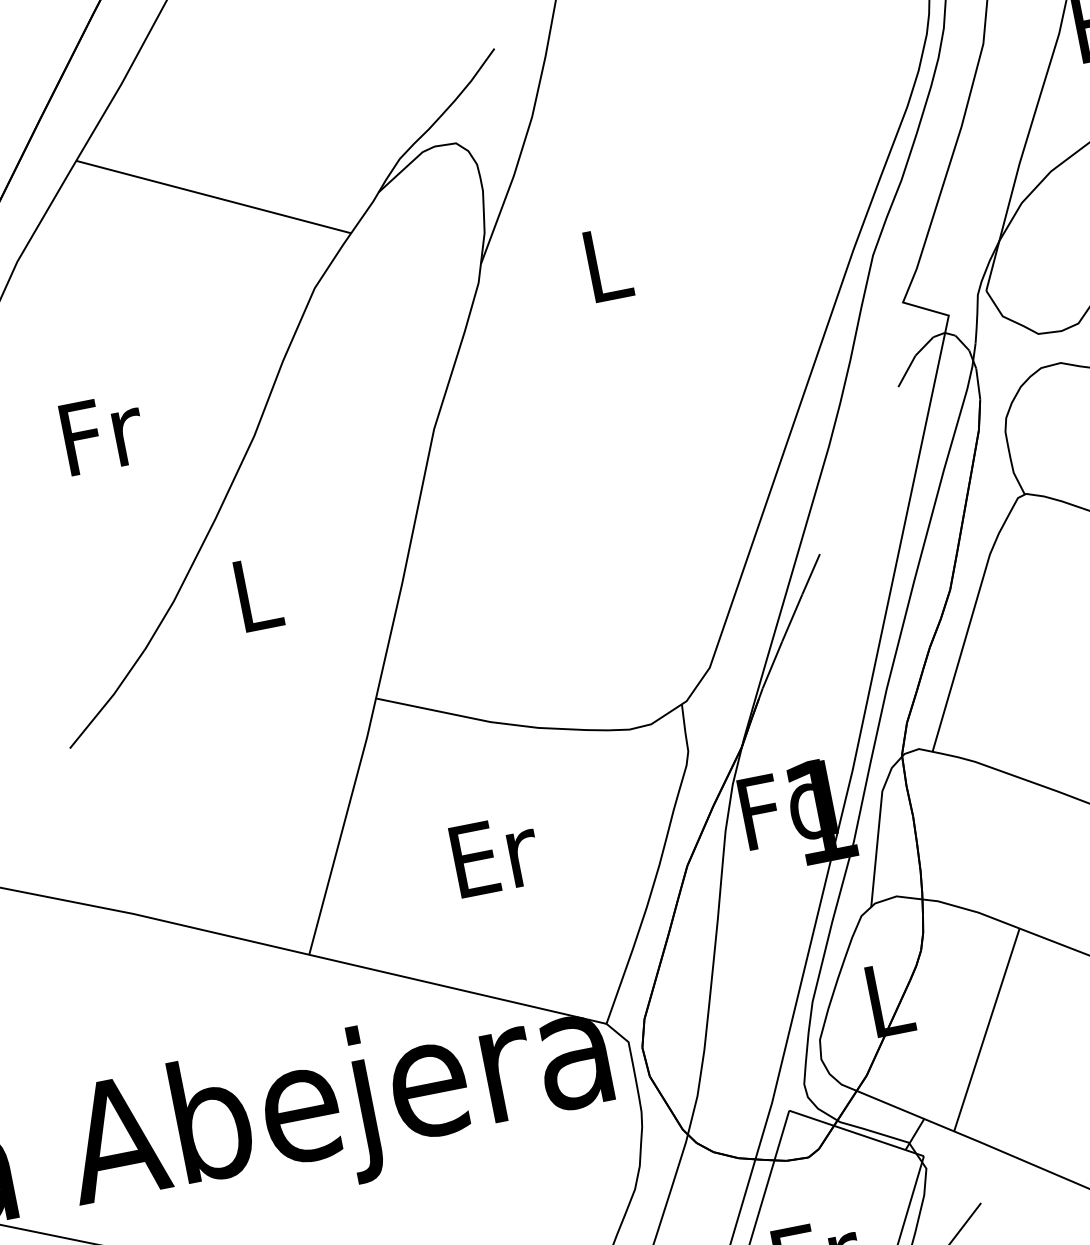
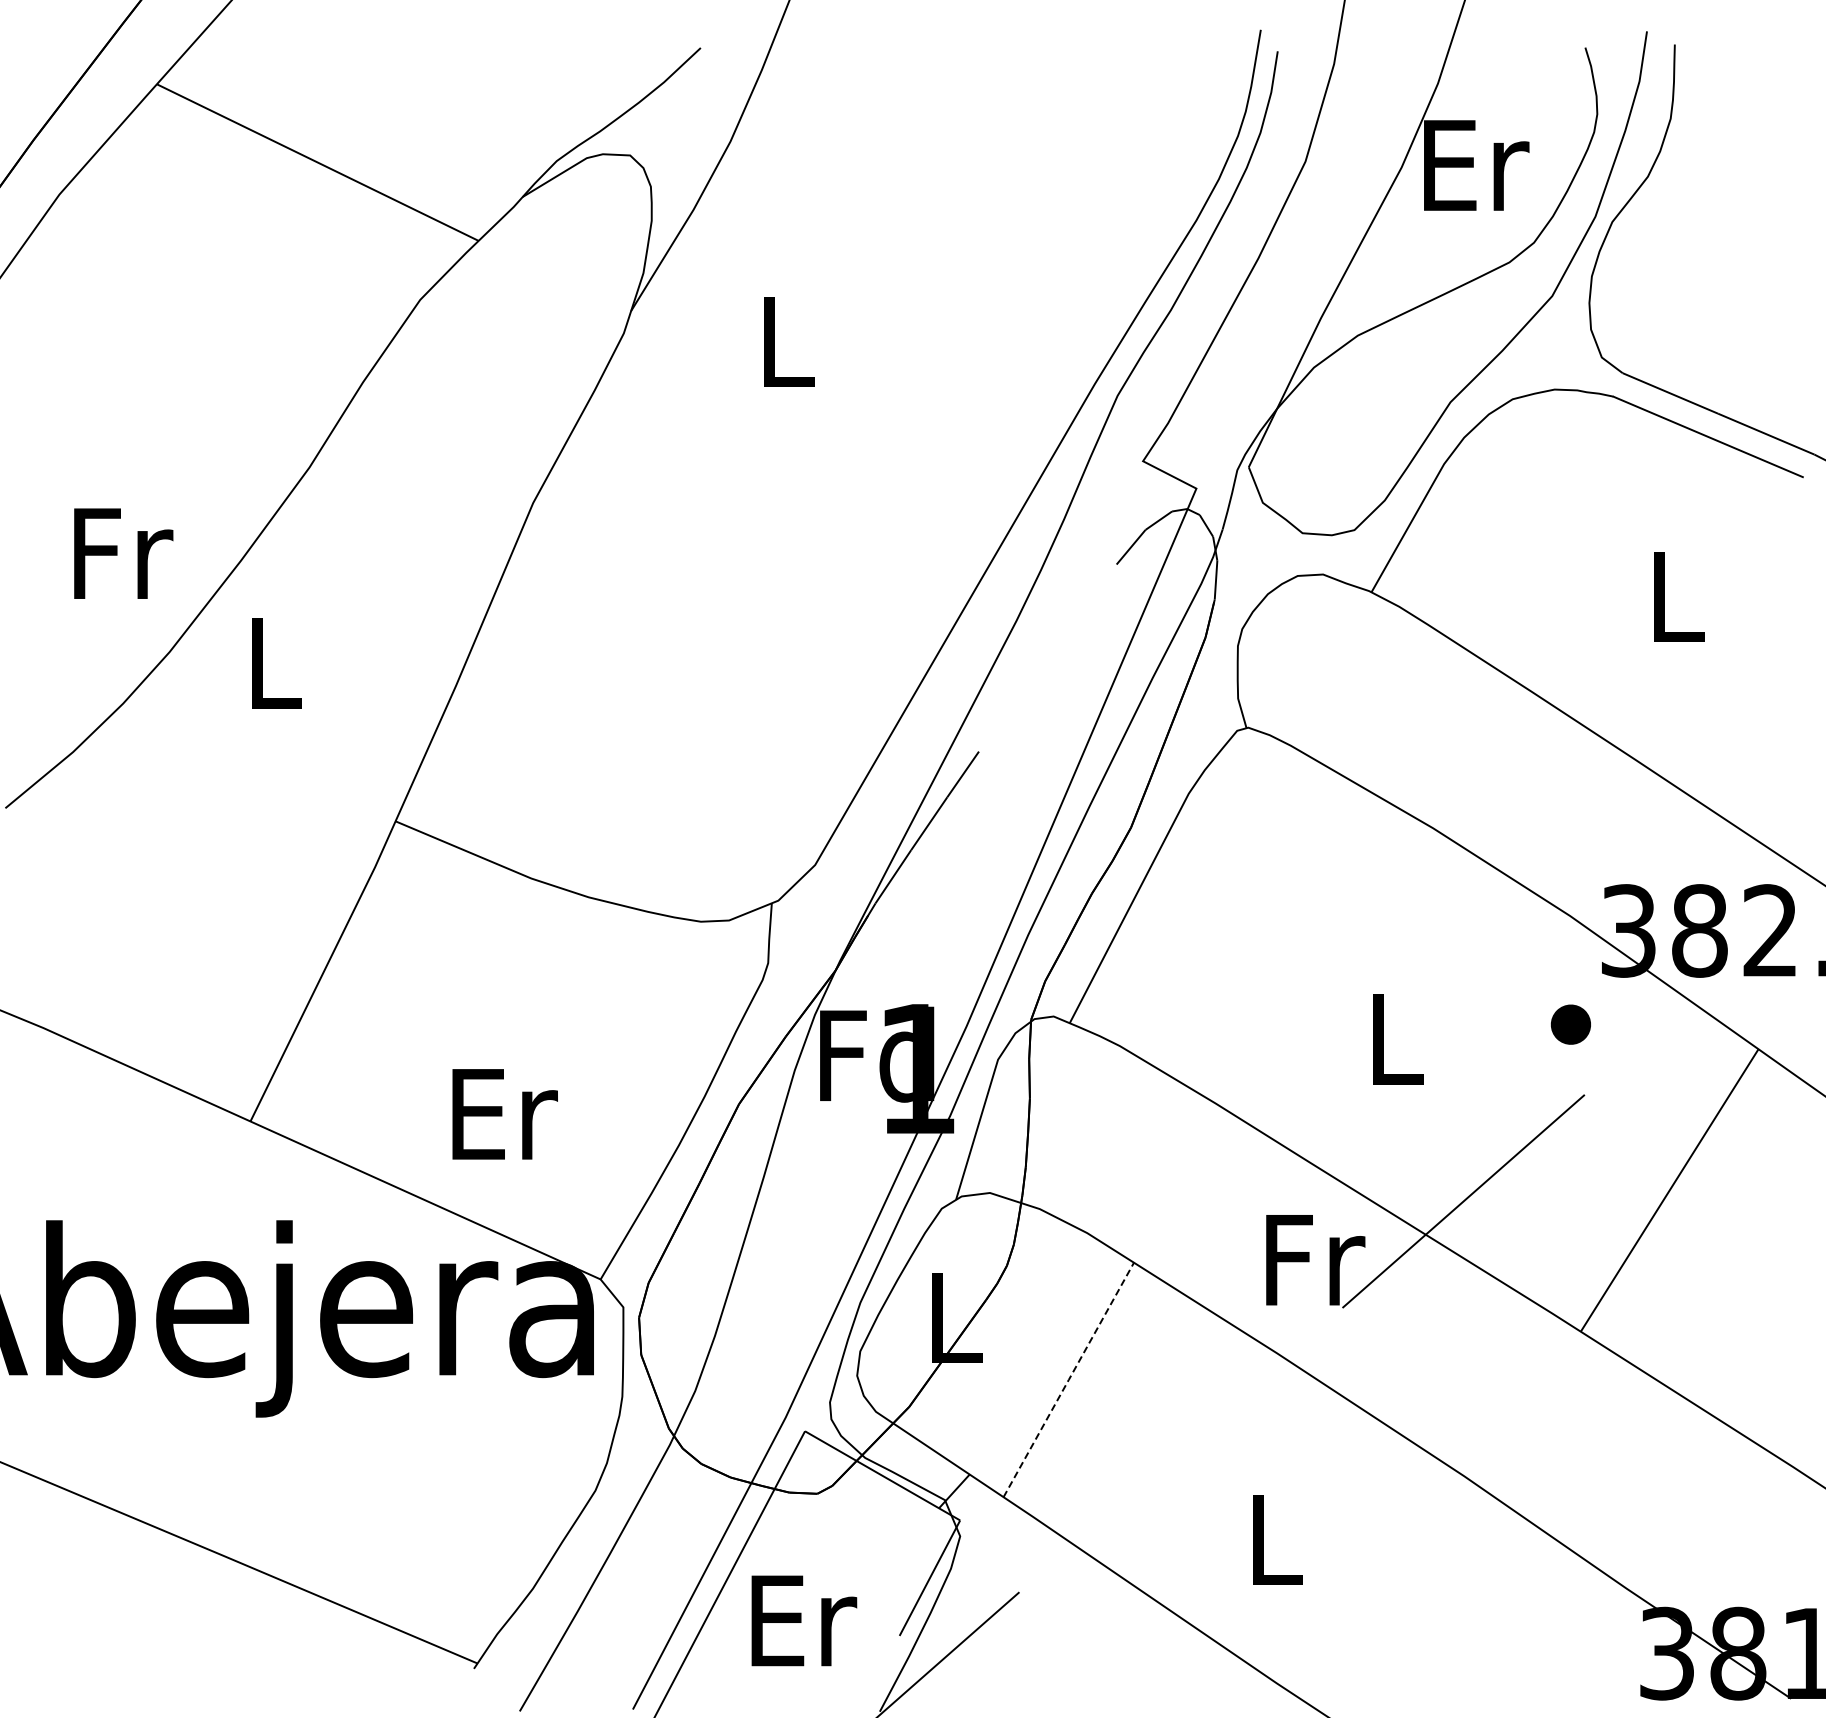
text: (103, 433) -> (123, 553), moved
text: (495, 855) -> (504, 1114), moved
line: (986, 1029) -> (1068, 1379), solid -> dashed

